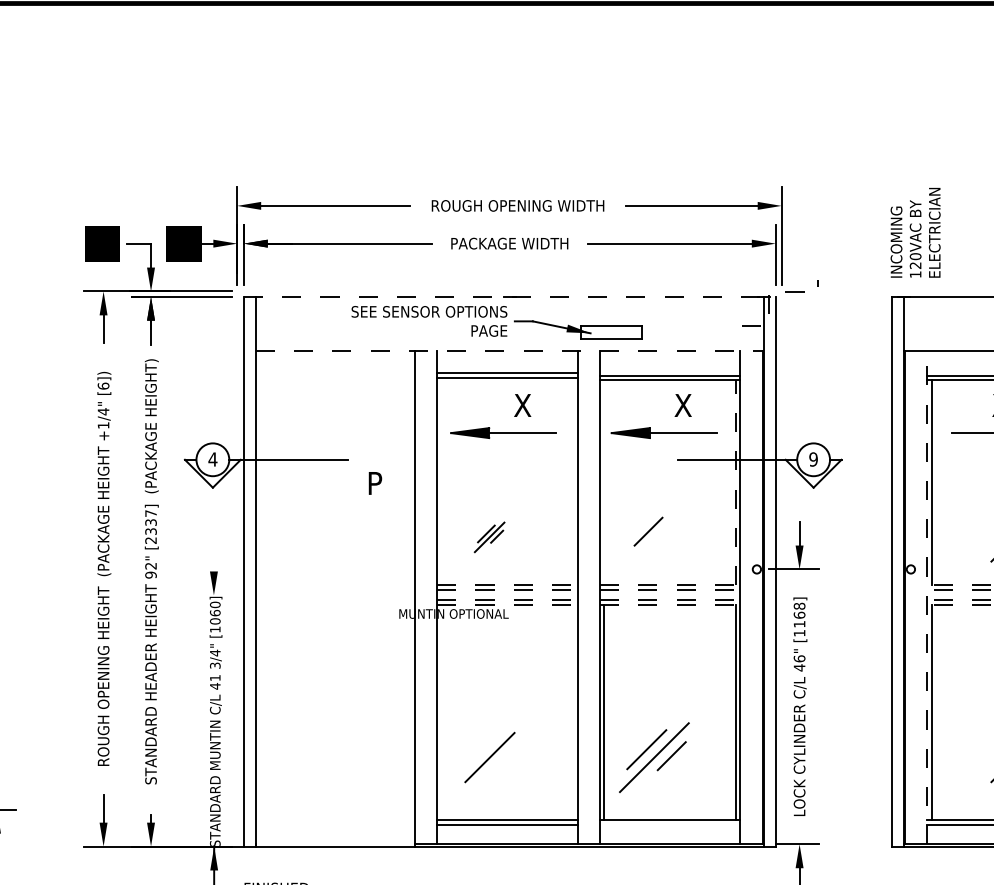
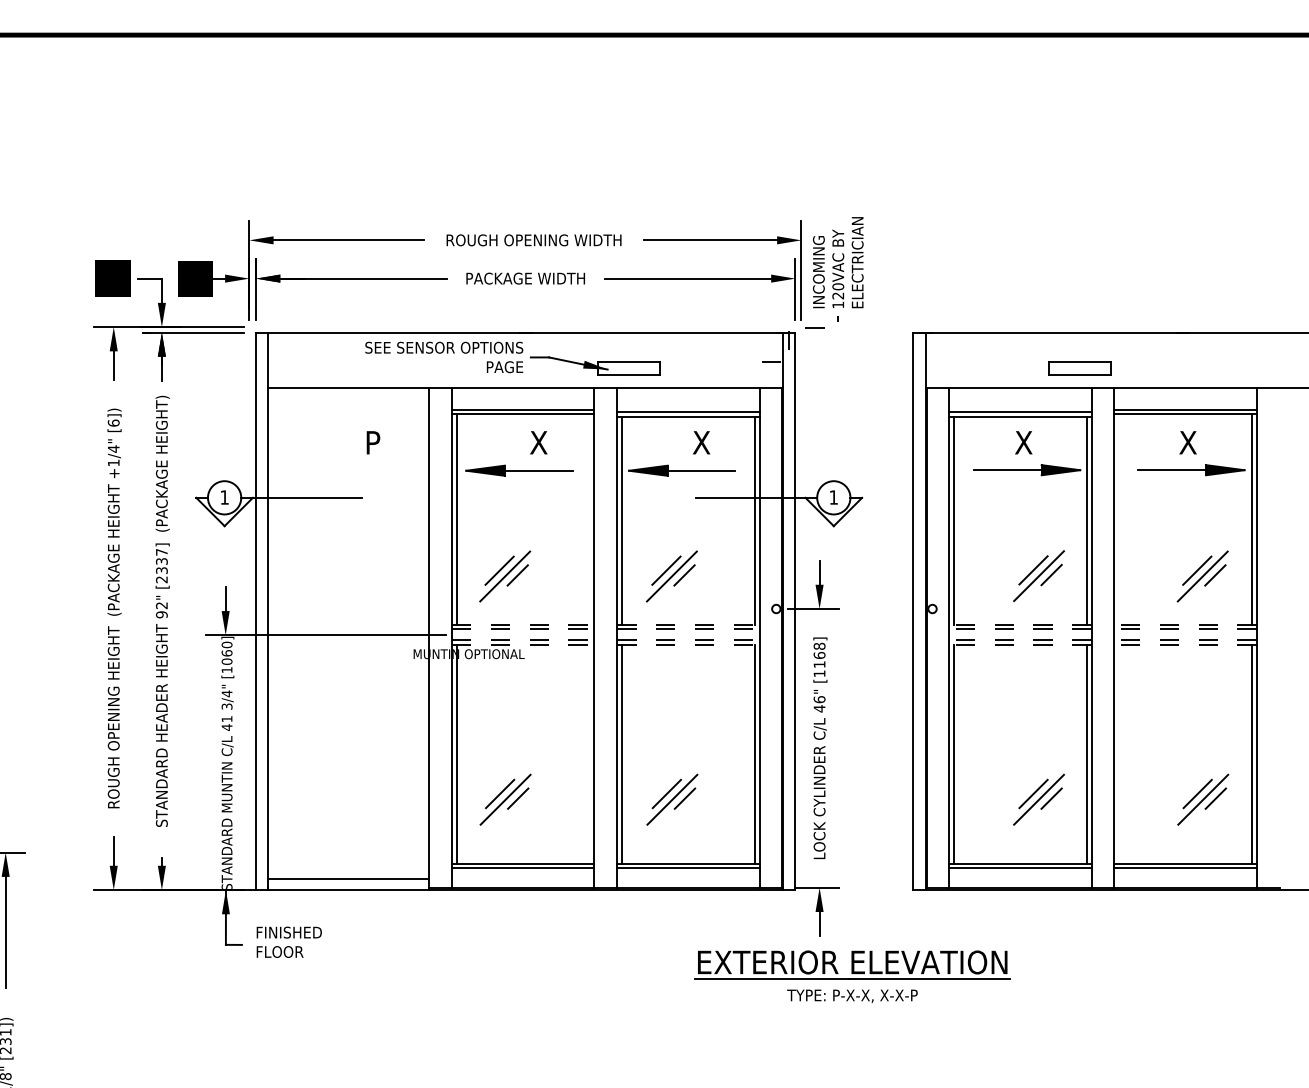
text: (915, 232) -> (838, 262), moved
line: (509, 296) -> (525, 332), dashed -> solid
line: (509, 351) -> (525, 387), dashed -> solid
text: (212, 459) -> (224, 497), 4 -> 1
text: (813, 459) -> (833, 497), 9 -> 1
line: (441, 481) -> (456, 519), added
line: (604, 482) -> (621, 520), added
line: (736, 482) -> (755, 520), dashed -> solid
text: (375, 483) -> (373, 442), moved
line: (666, 536) -> (684, 575), added
part: (489, 537) -> (505, 576), size x1.67
line: (653, 537) -> (671, 576), added
line: (213, 559) -> (225, 598), added
line: (313, 595) -> (326, 635), added
line: (927, 597) -> (949, 637), dashed -> solid
line: (441, 711) -> (456, 753), added
line: (484, 751) -> (500, 793), added
line: (502, 756) -> (518, 798), added
part: (654, 757) -> (672, 799), size x0.71
line: (670, 825) -> (688, 868), added
line: (335, 836) -> (348, 879), added

